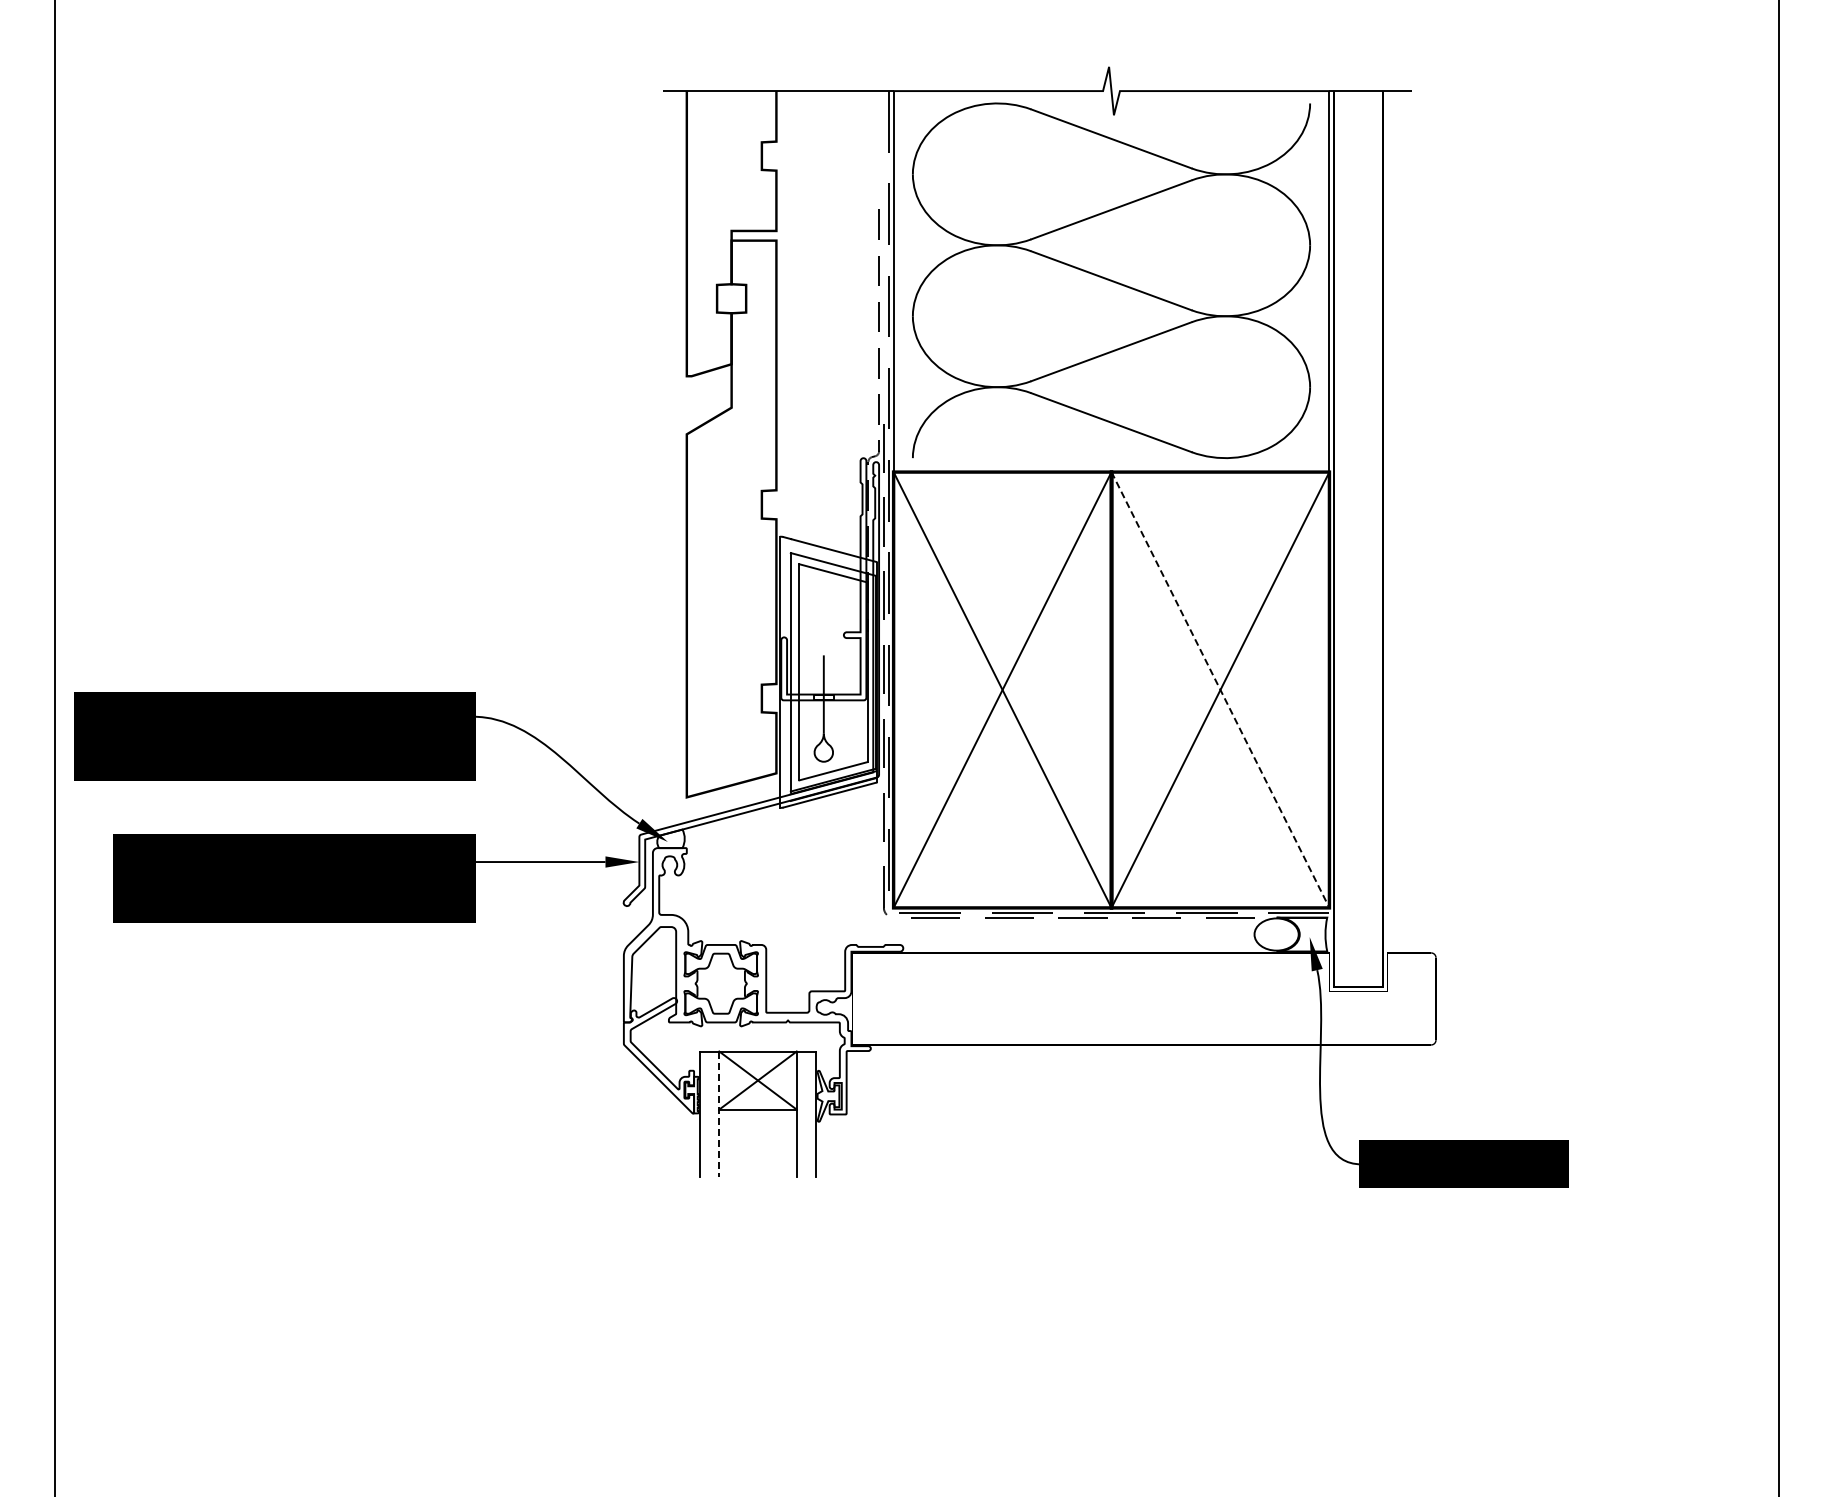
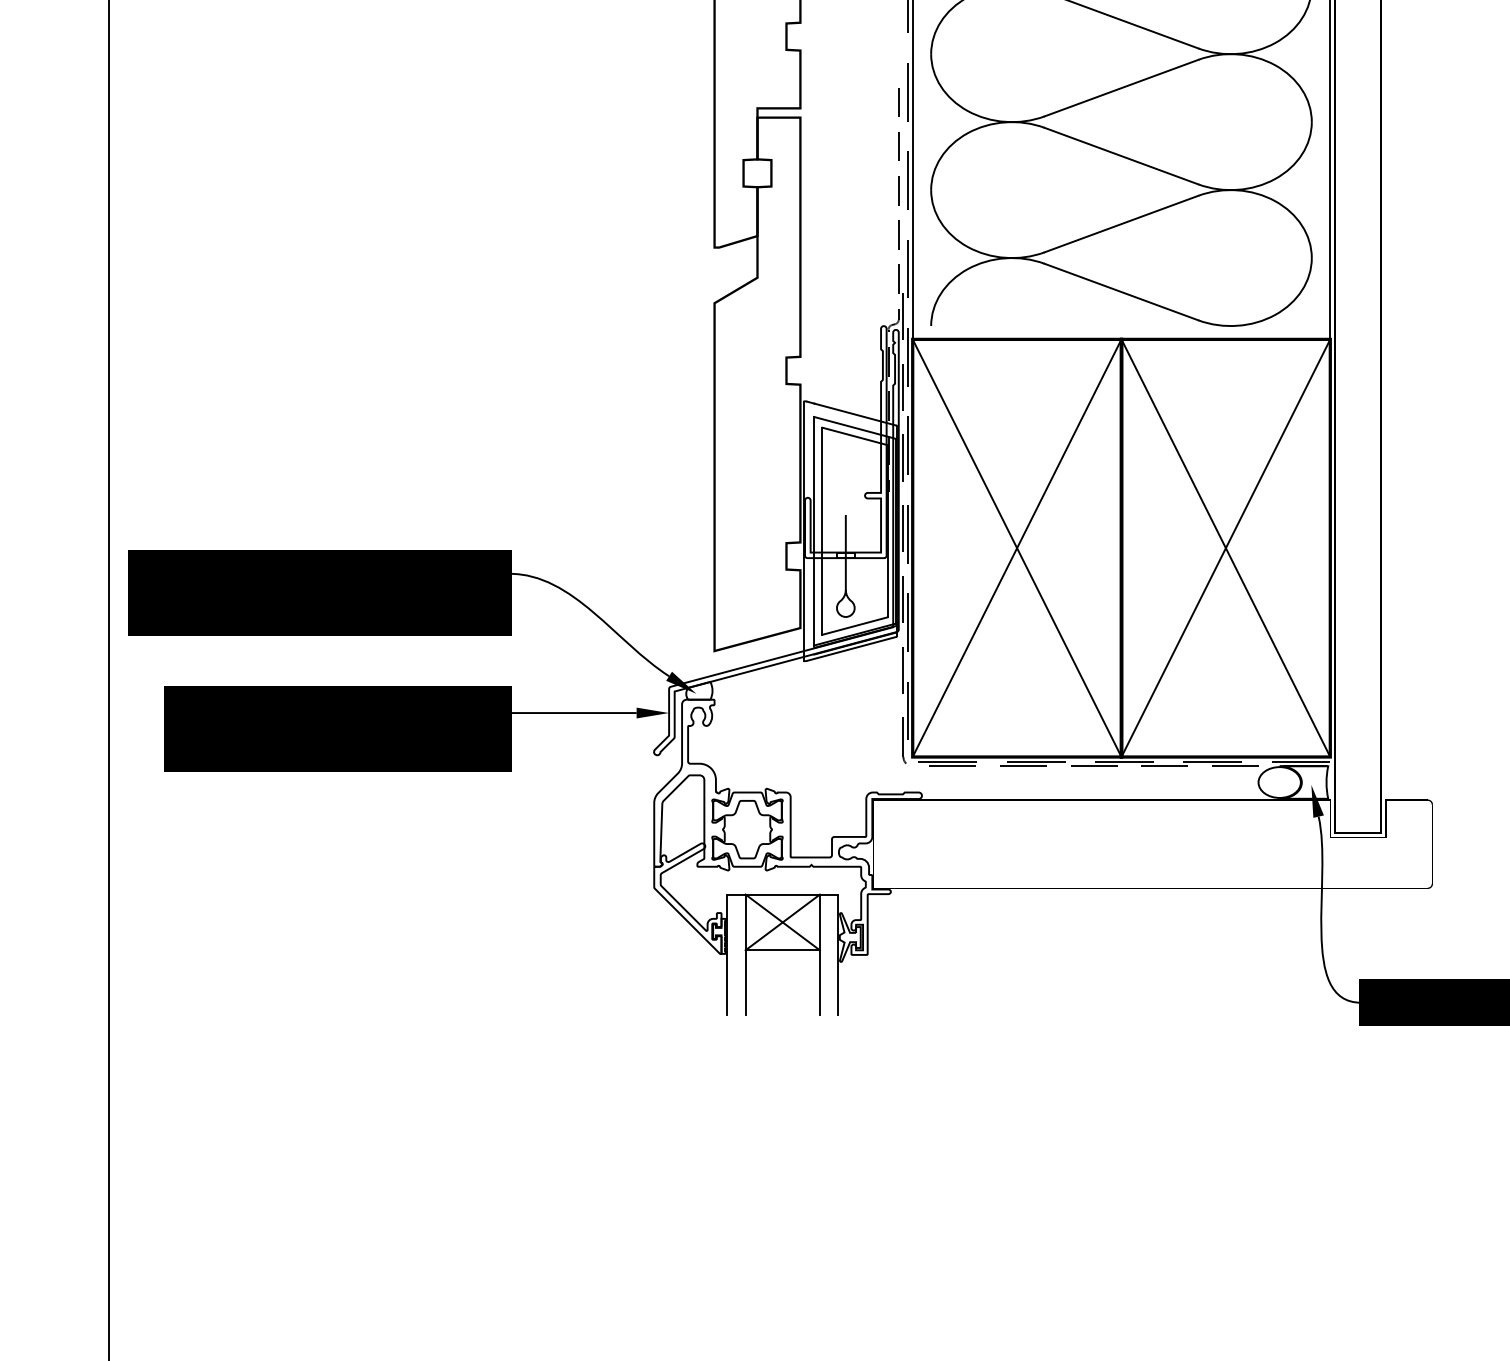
line: (1220, 690) -> (1225, 548), dashed -> solid
line: (719, 1114) -> (745, 954), dashed -> solid

